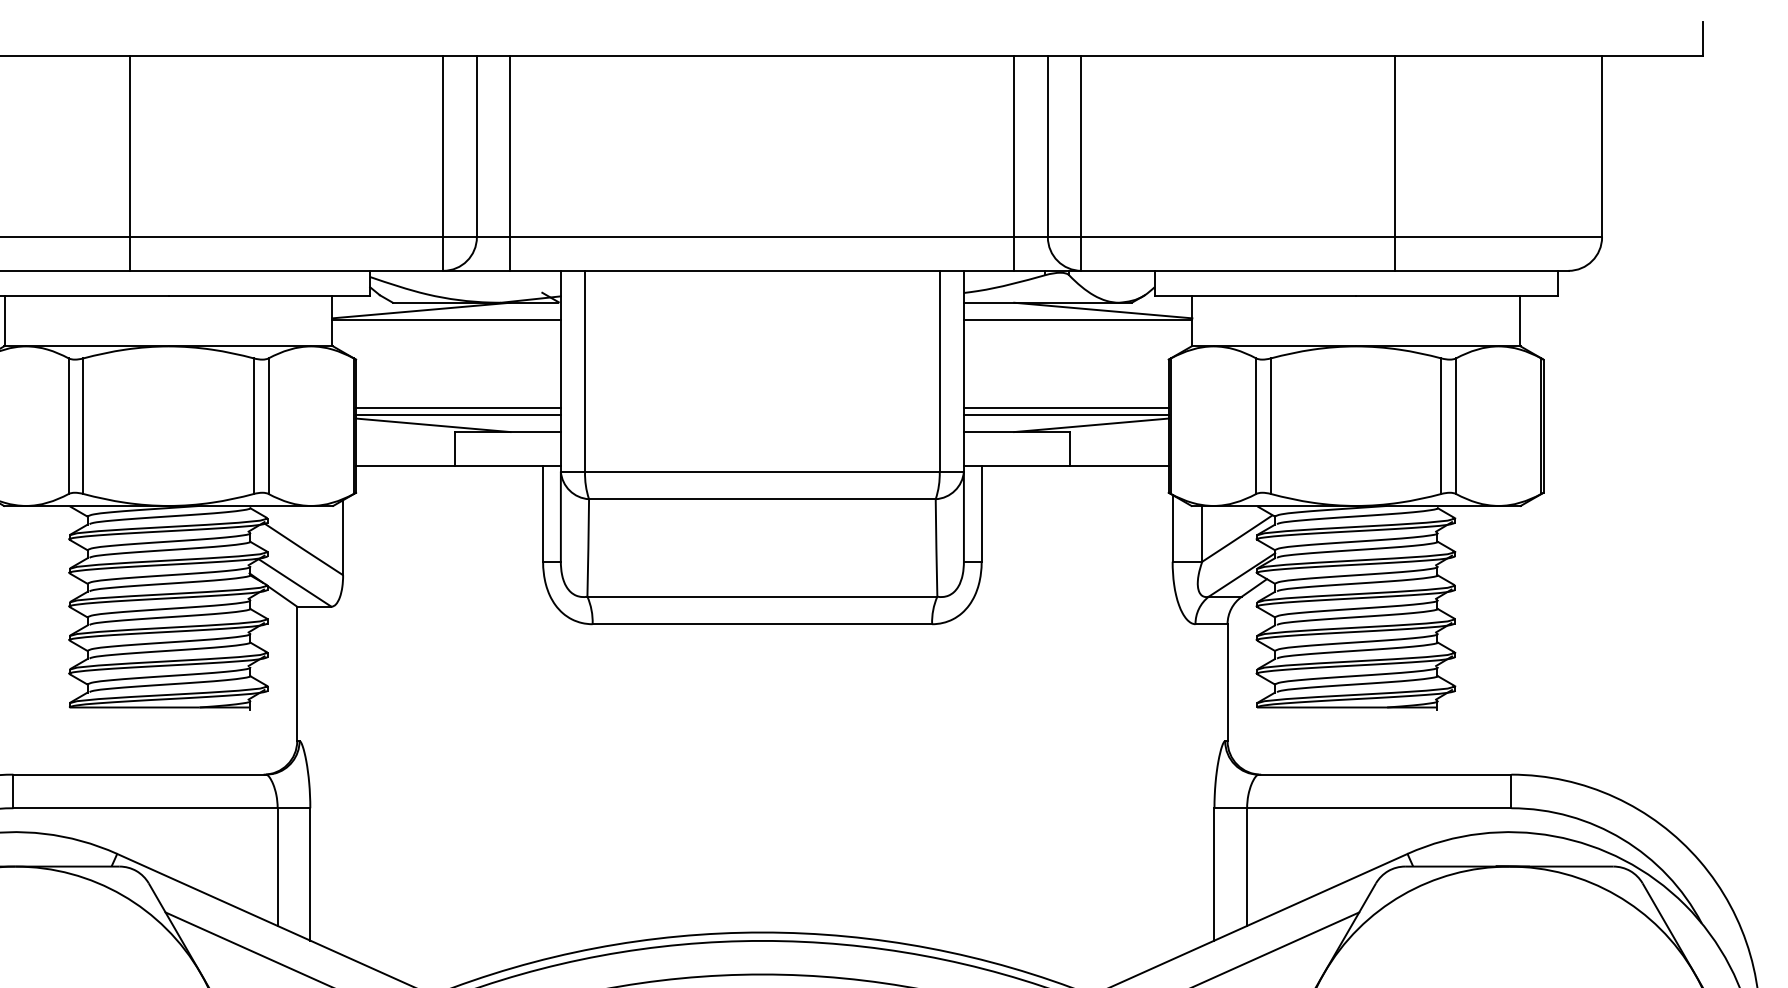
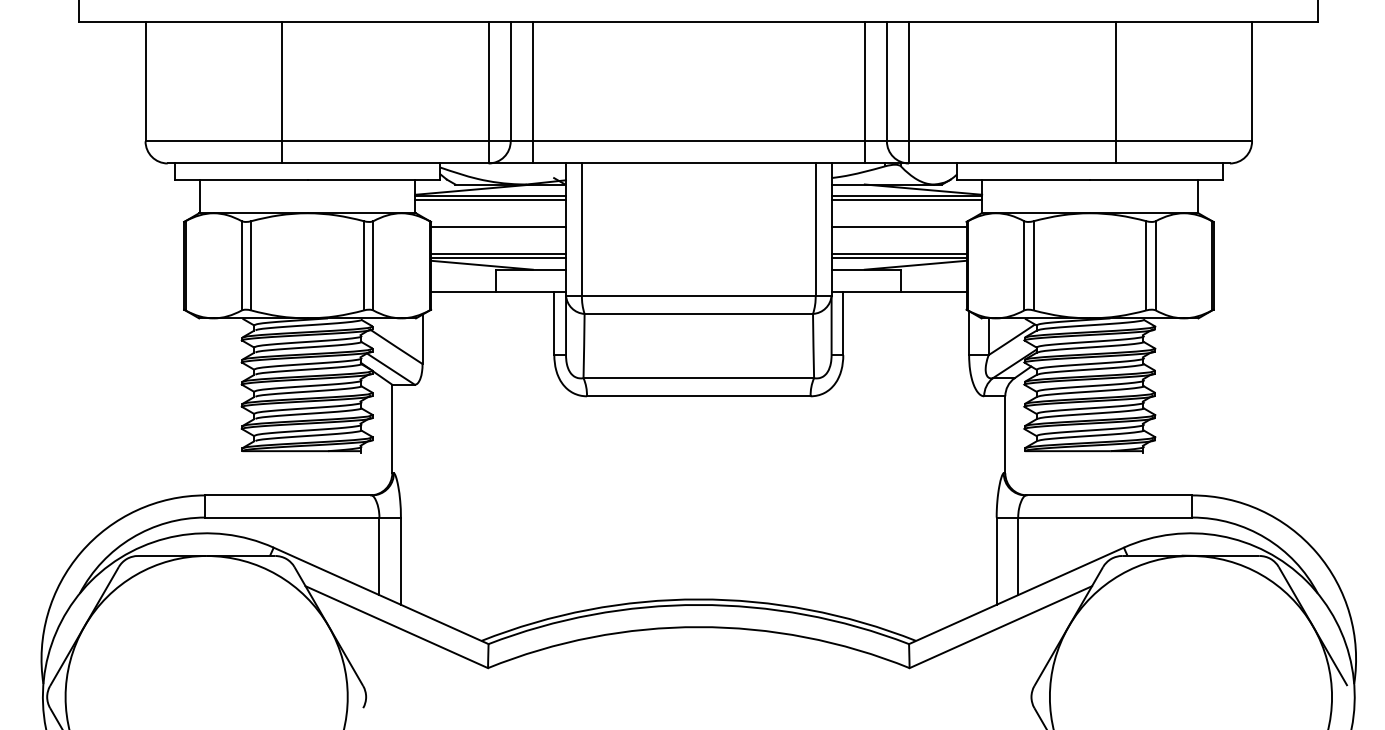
line: (446, 327) -> (490, 200), added
line: (1077, 327) -> (906, 200), added
line: (458, 368) -> (498, 227), added
line: (1065, 368) -> (898, 227), added

